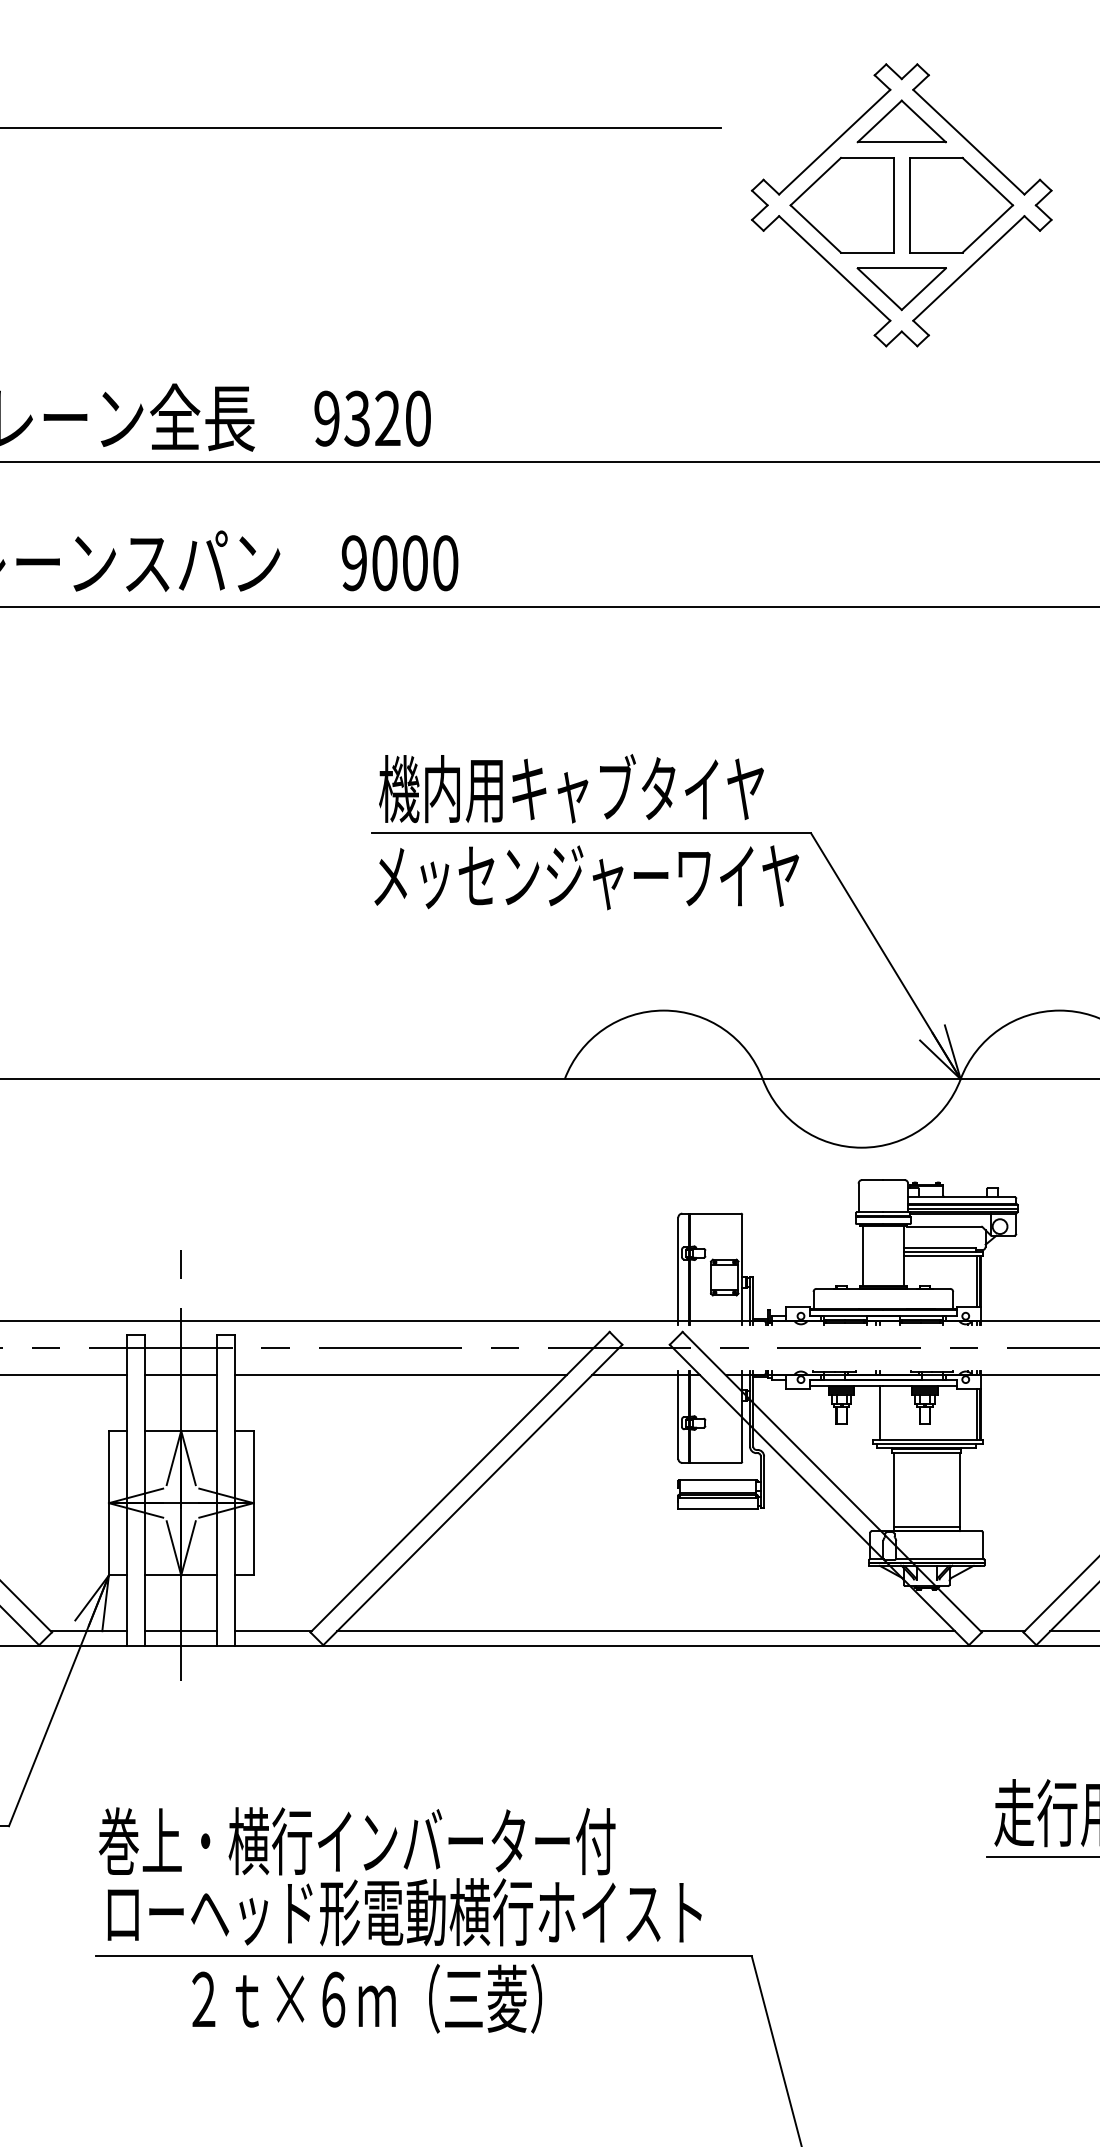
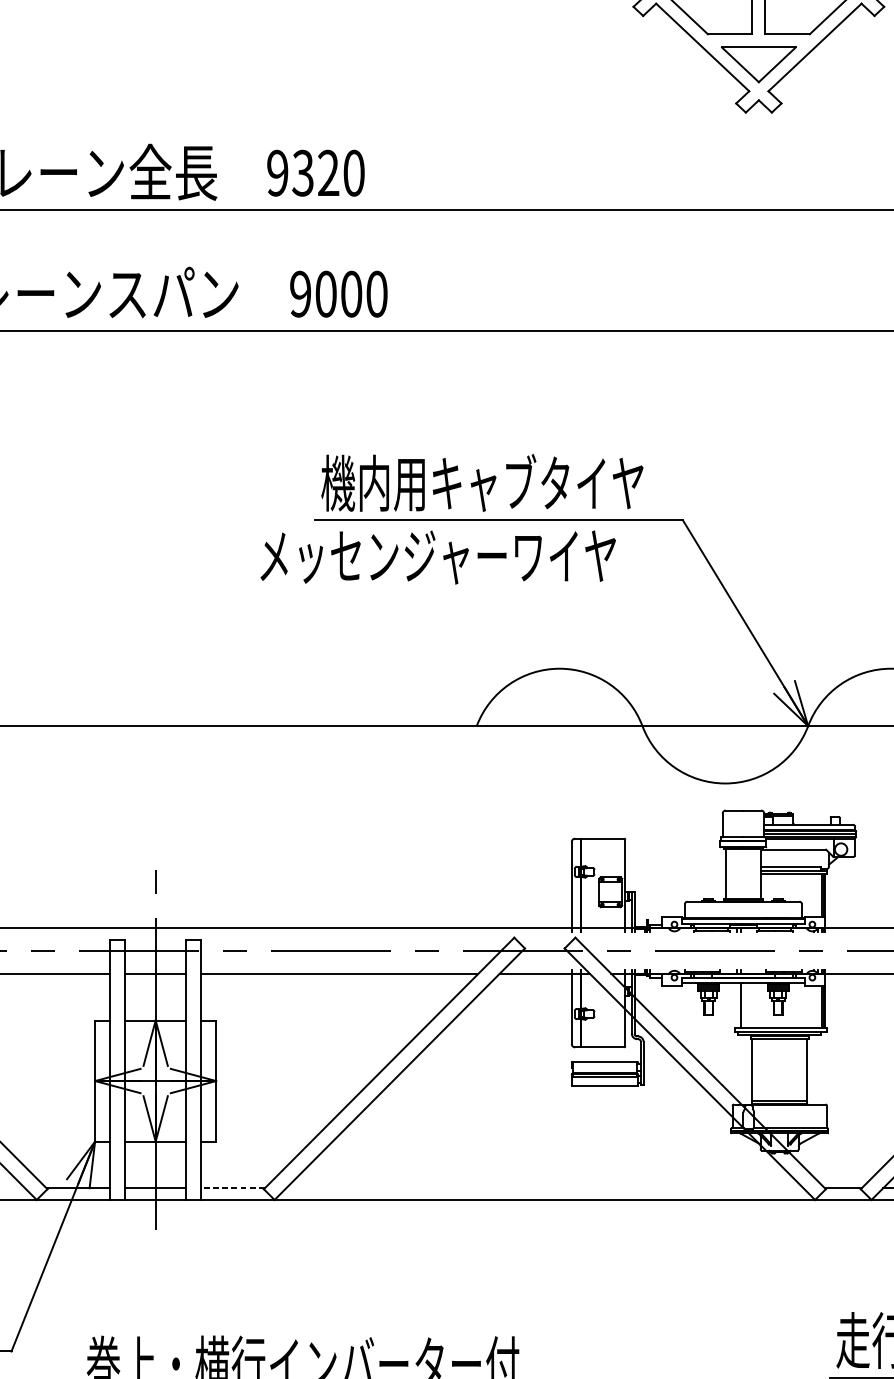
text: (586, 877) -> (438, 557), moved
line: (273, 1631) -> (232, 1188), solid -> dashed
line: (646, 1631) -> (545, 1188), removed

